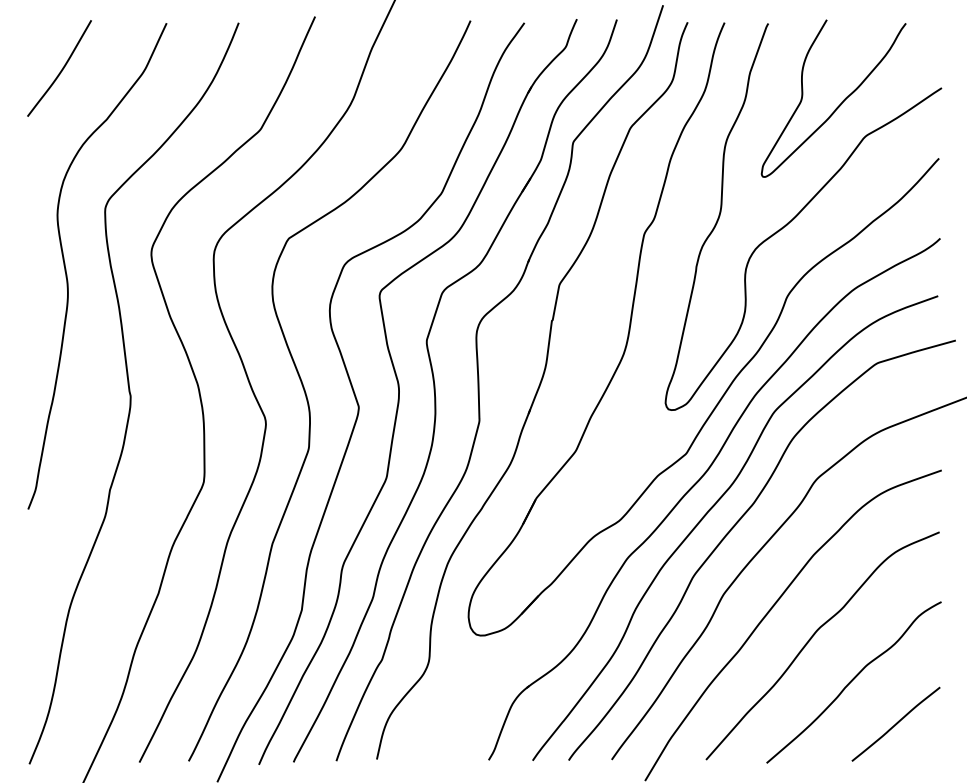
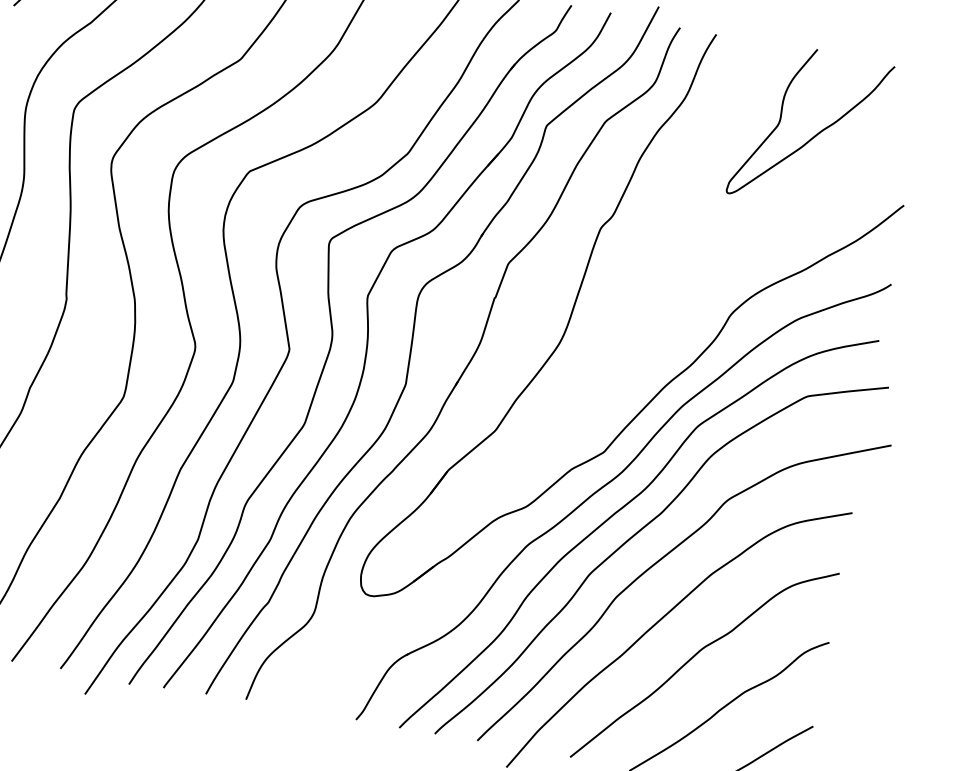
curve: (800, 213) -> (758, 235), removed

